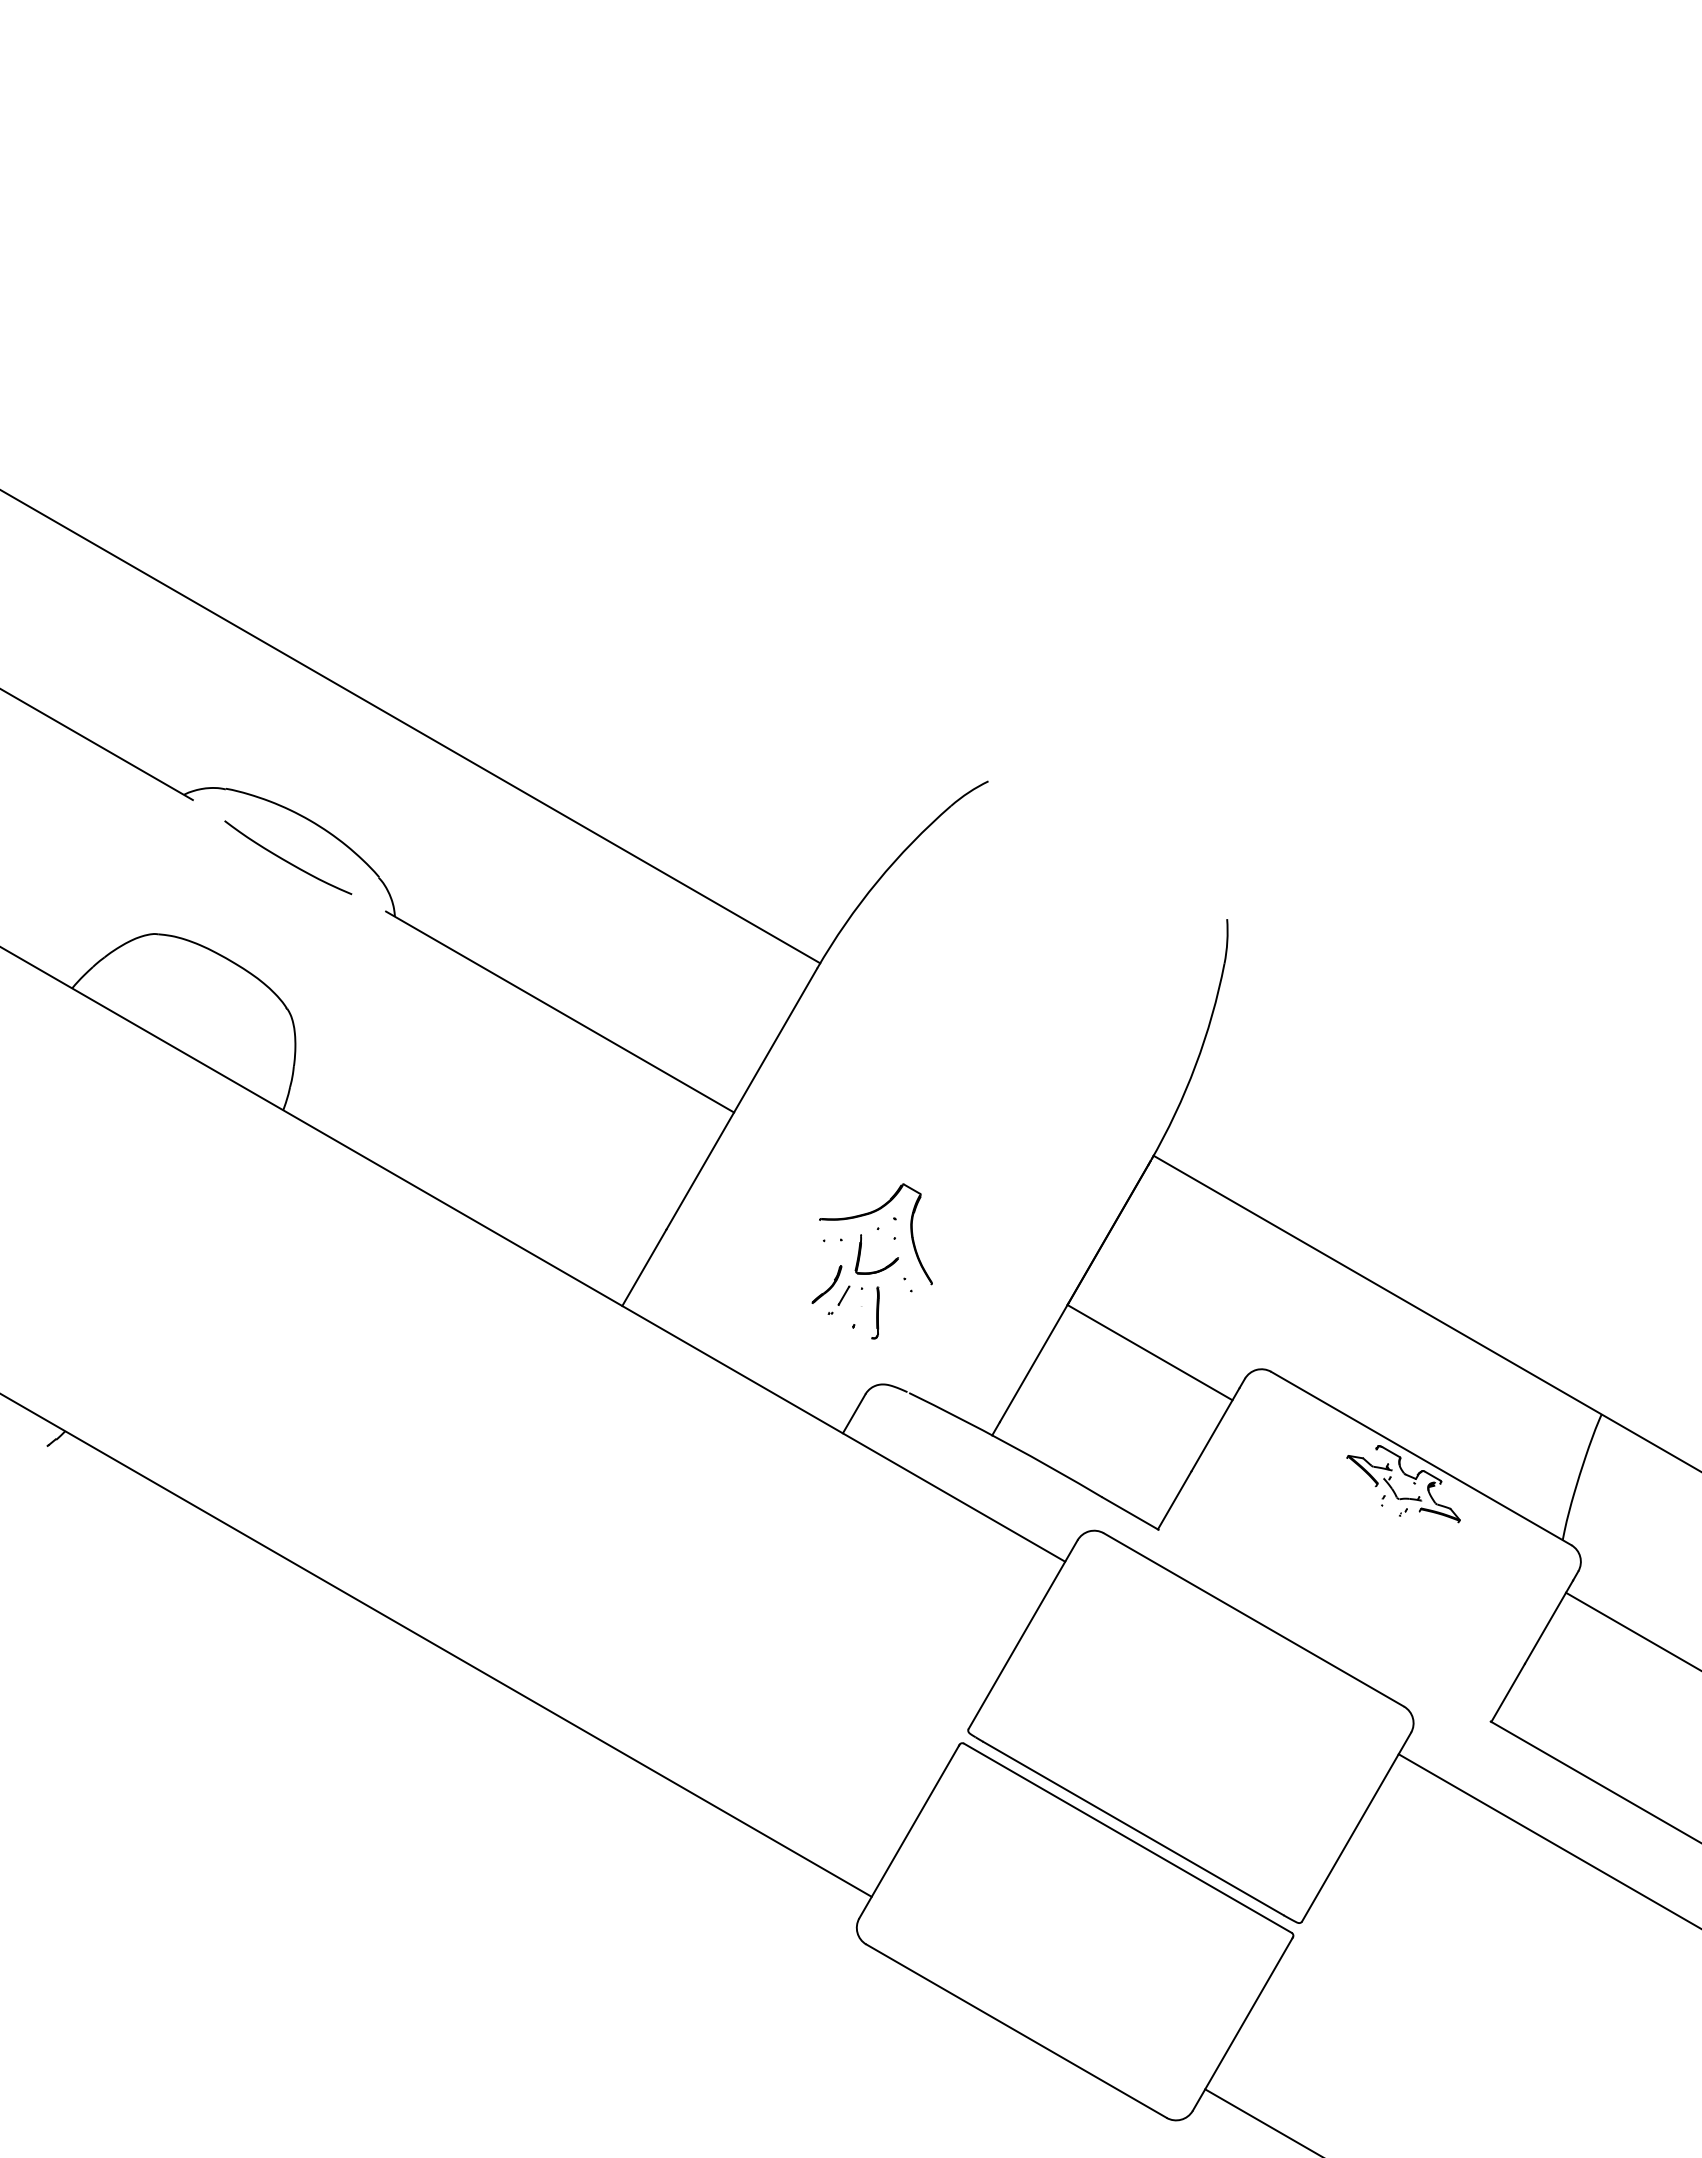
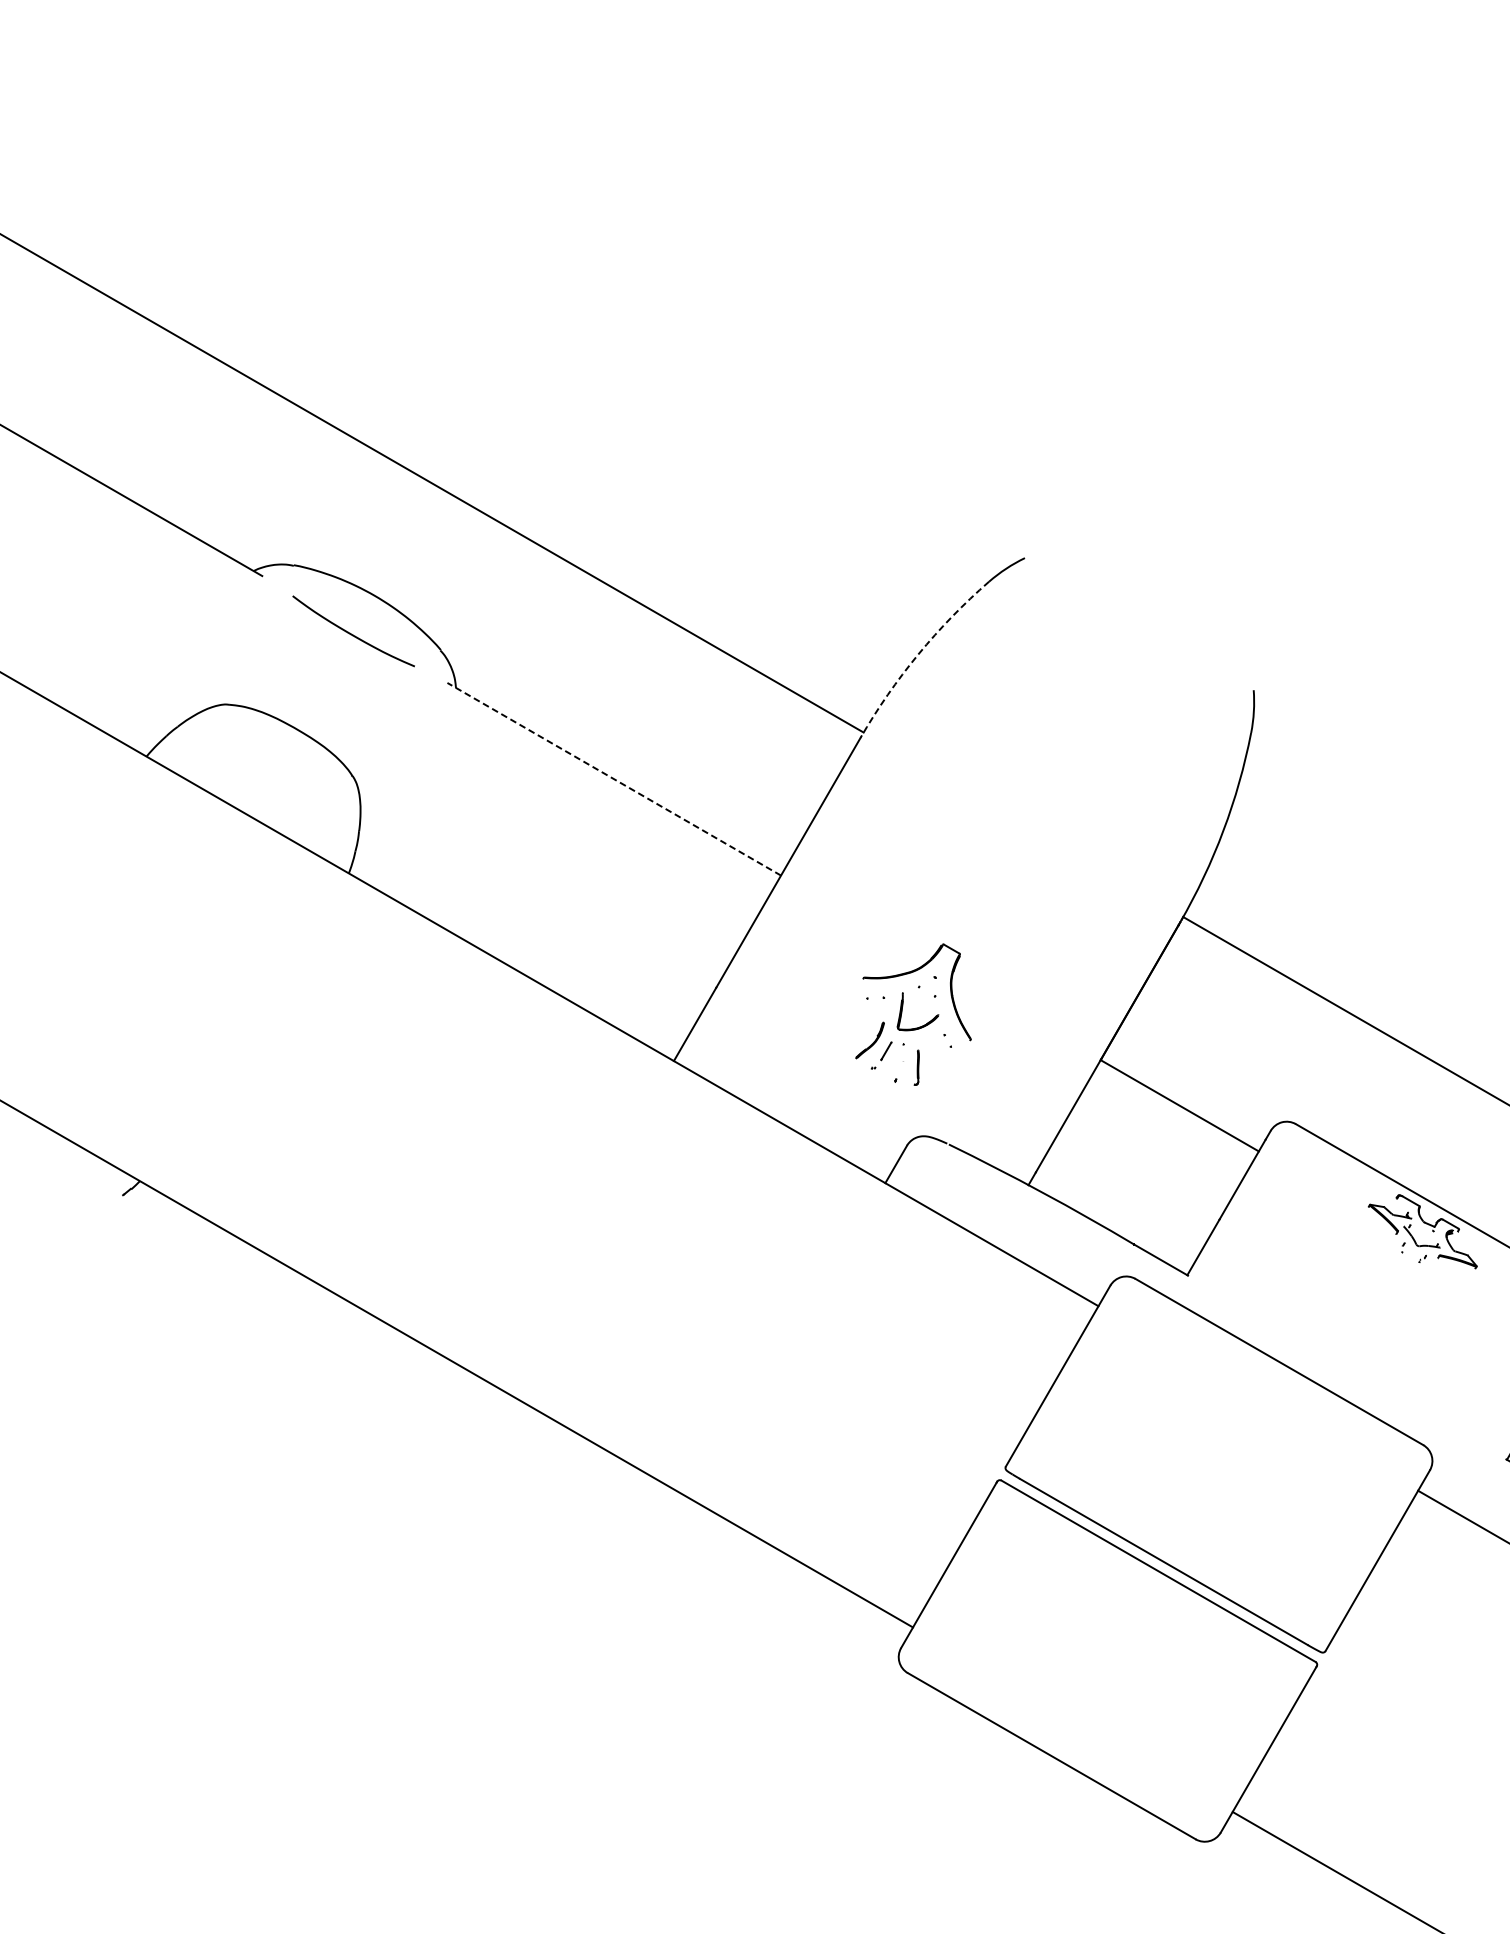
arc: (877, 881) -> (918, 654), solid -> dashed
line: (560, 1012) -> (614, 779), solid -> dashed
part: (875, 1312) -> (916, 1067), size x0.7

